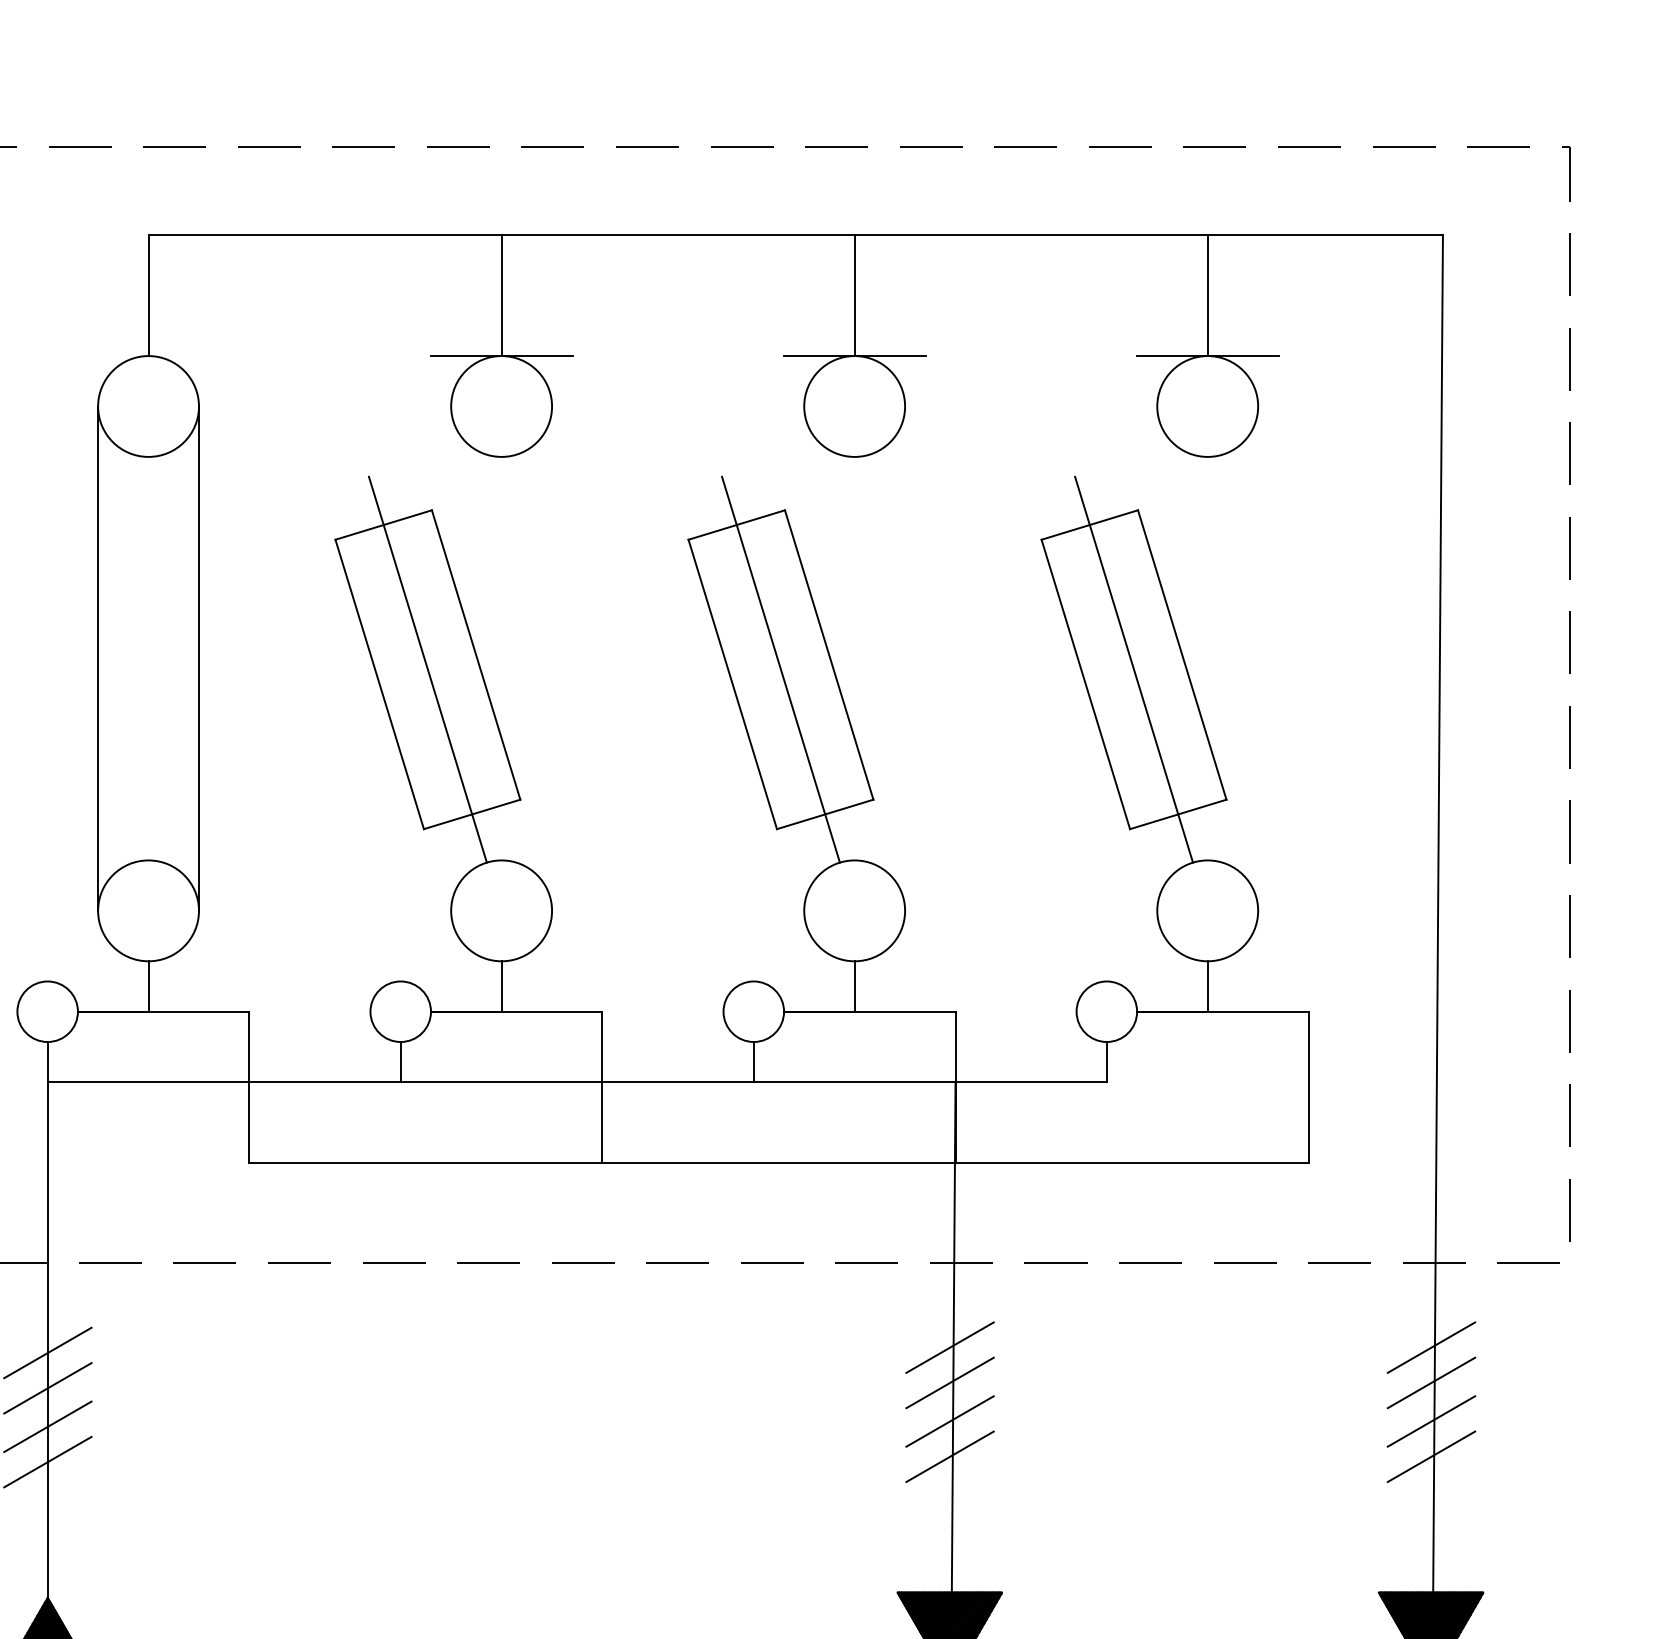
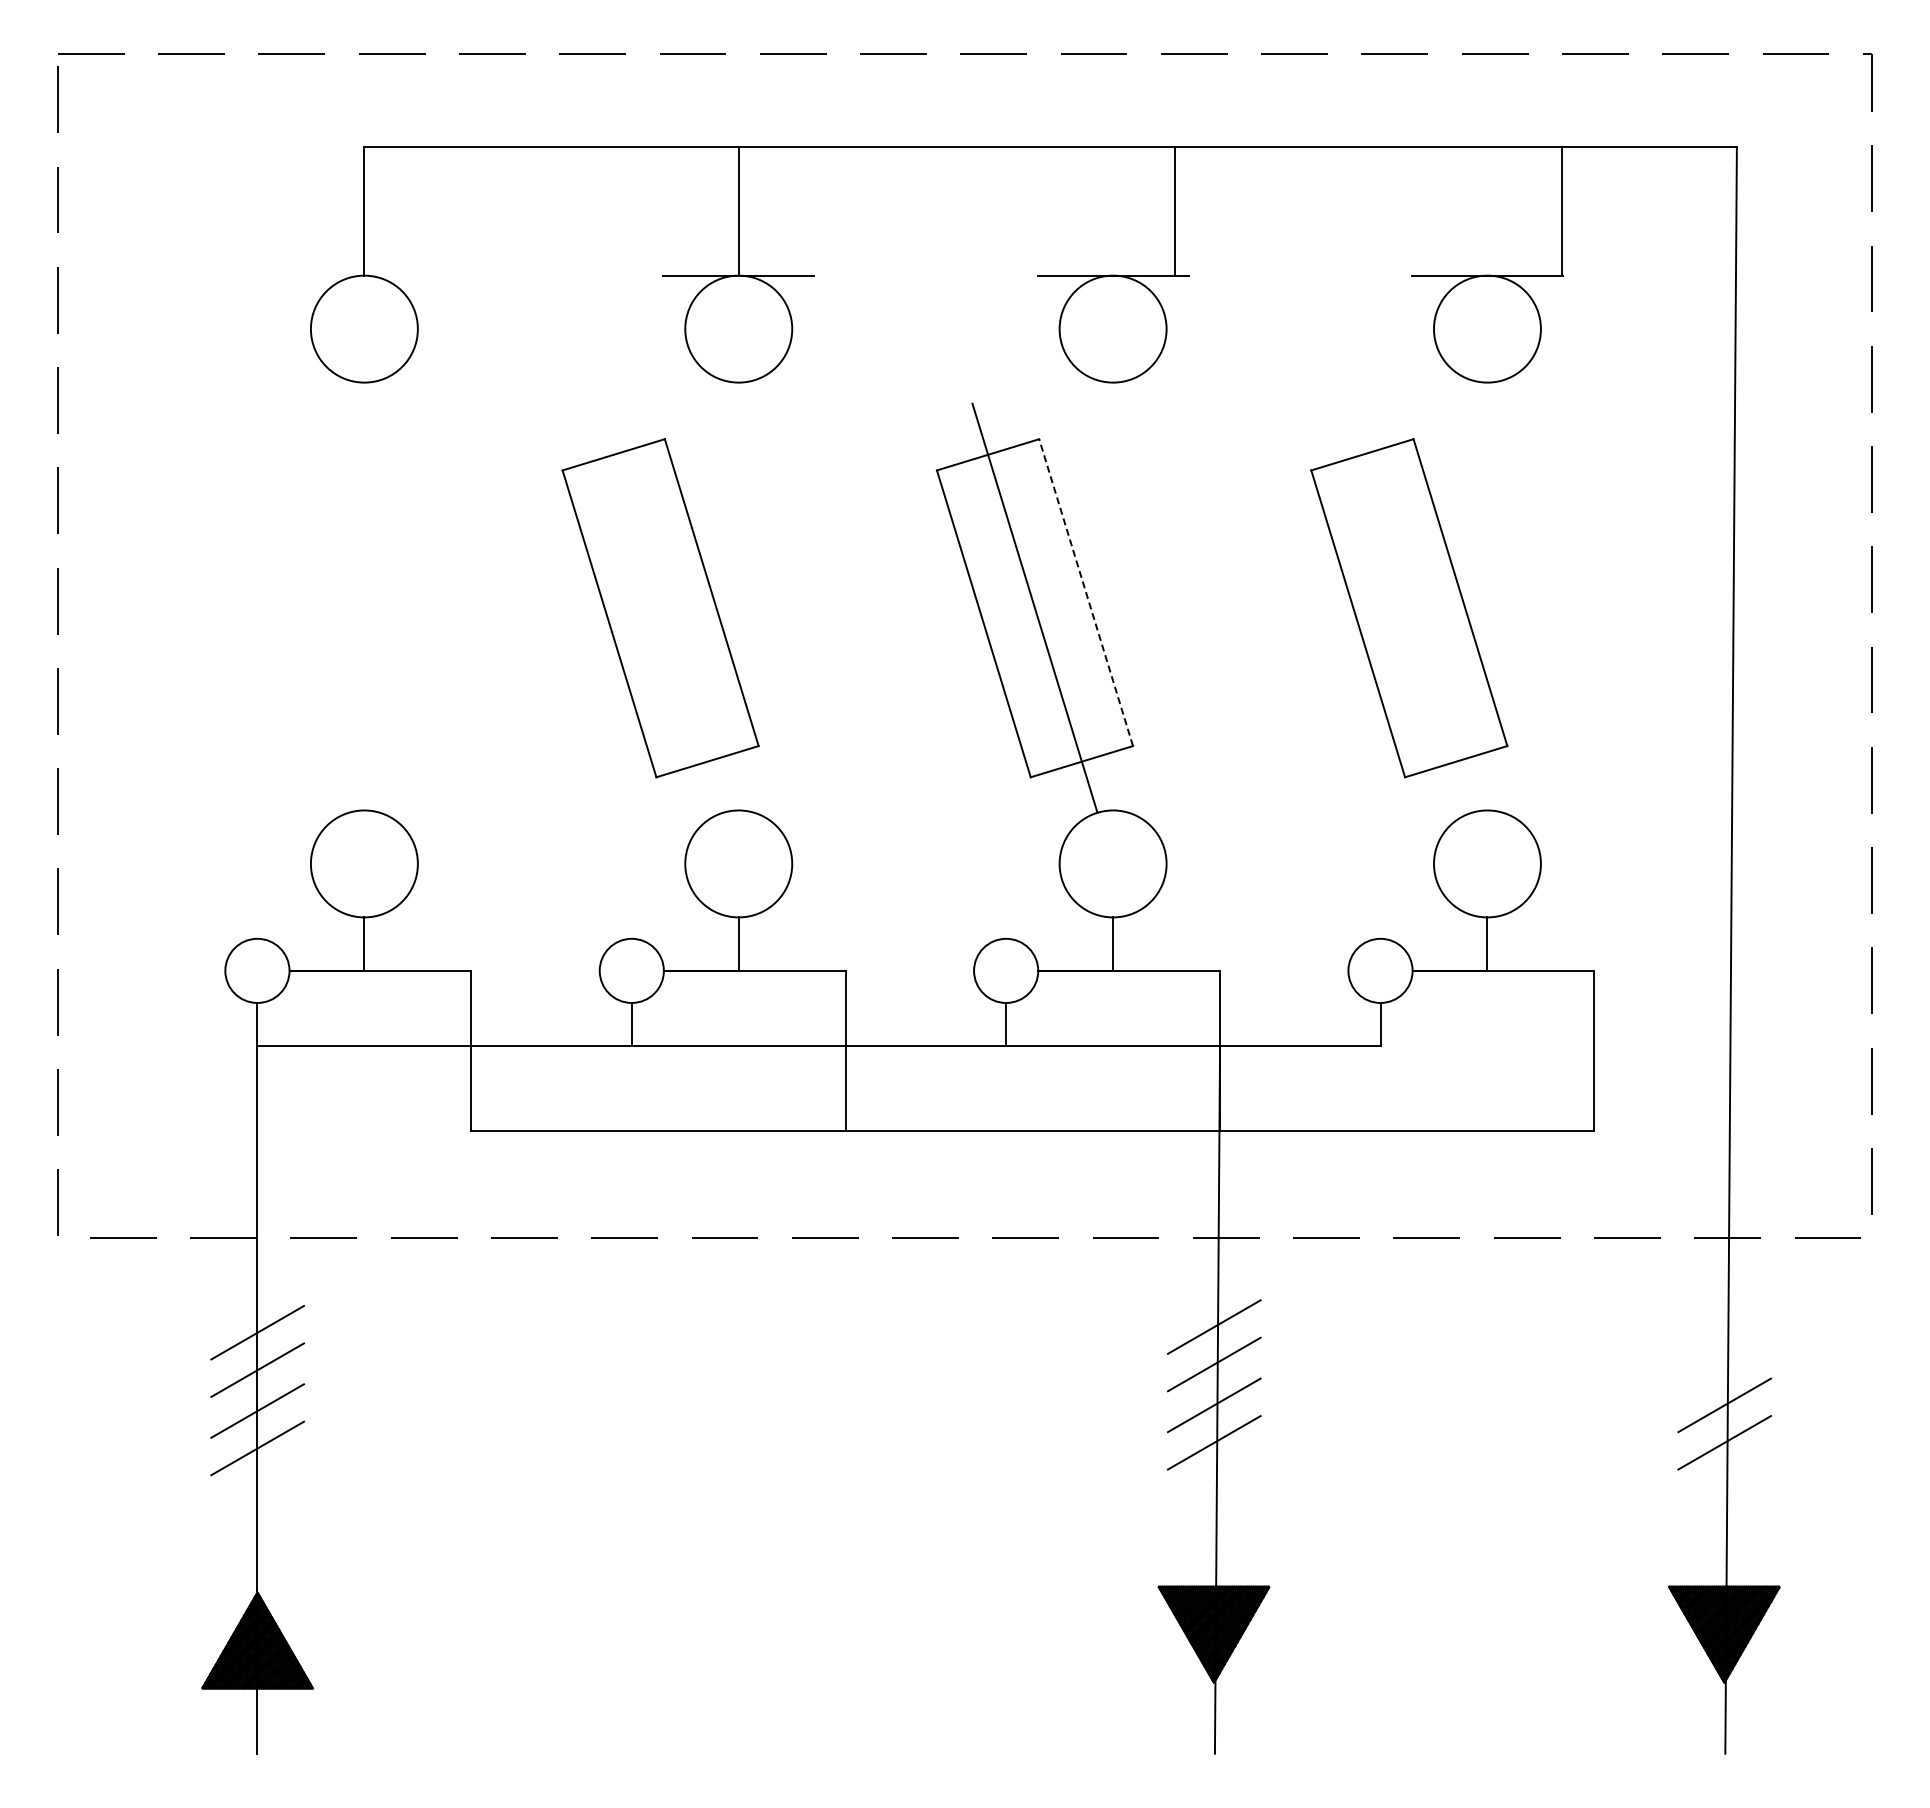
line: (855, 295) -> (1175, 211), moved
line: (1207, 295) -> (1562, 211), moved
line: (828, 654) -> (1085, 592), solid -> dashed
line: (97, 658) -> (310, 596), removed
line: (198, 658) -> (417, 596), removed
line: (427, 669) -> (660, 607), removed
line: (1133, 669) -> (1408, 607), removed
line: (1431, 1347) -> (1724, 1326), removed
line: (1431, 1382) -> (1724, 1364), removed

